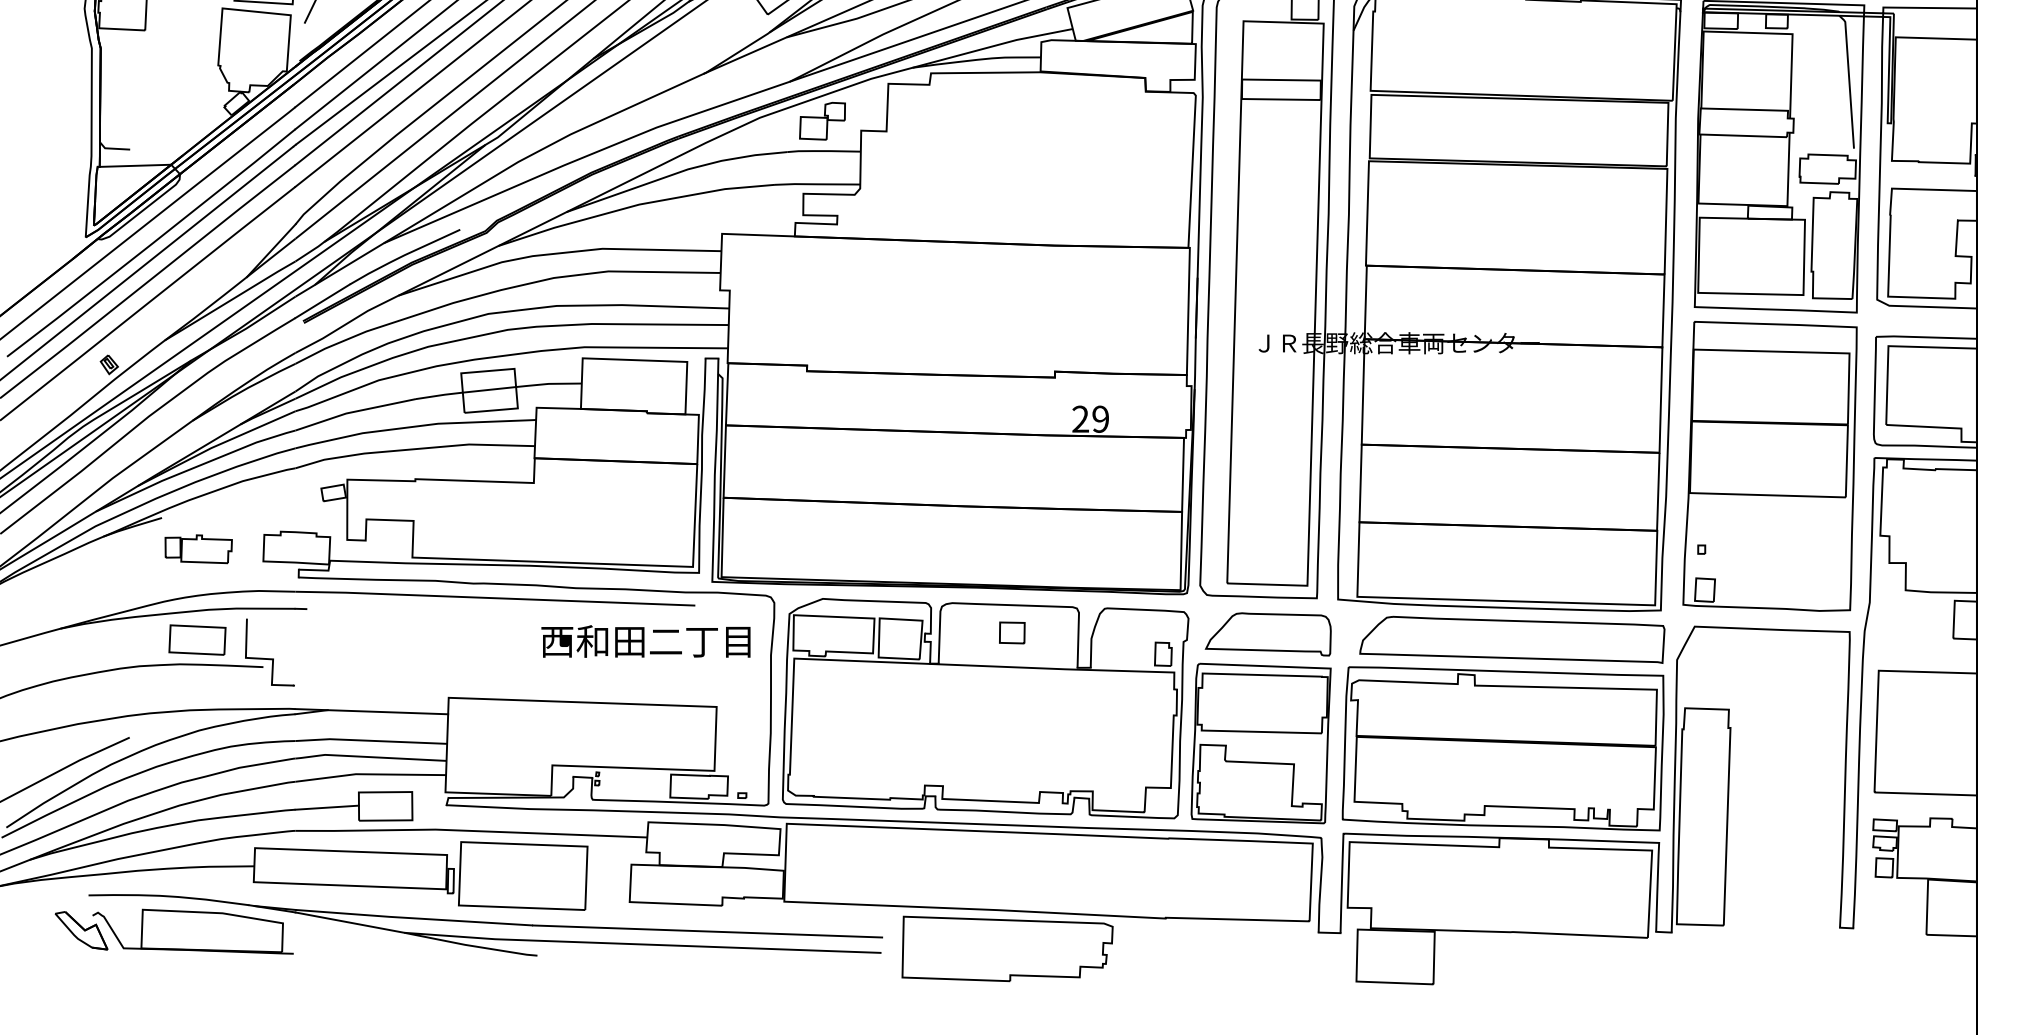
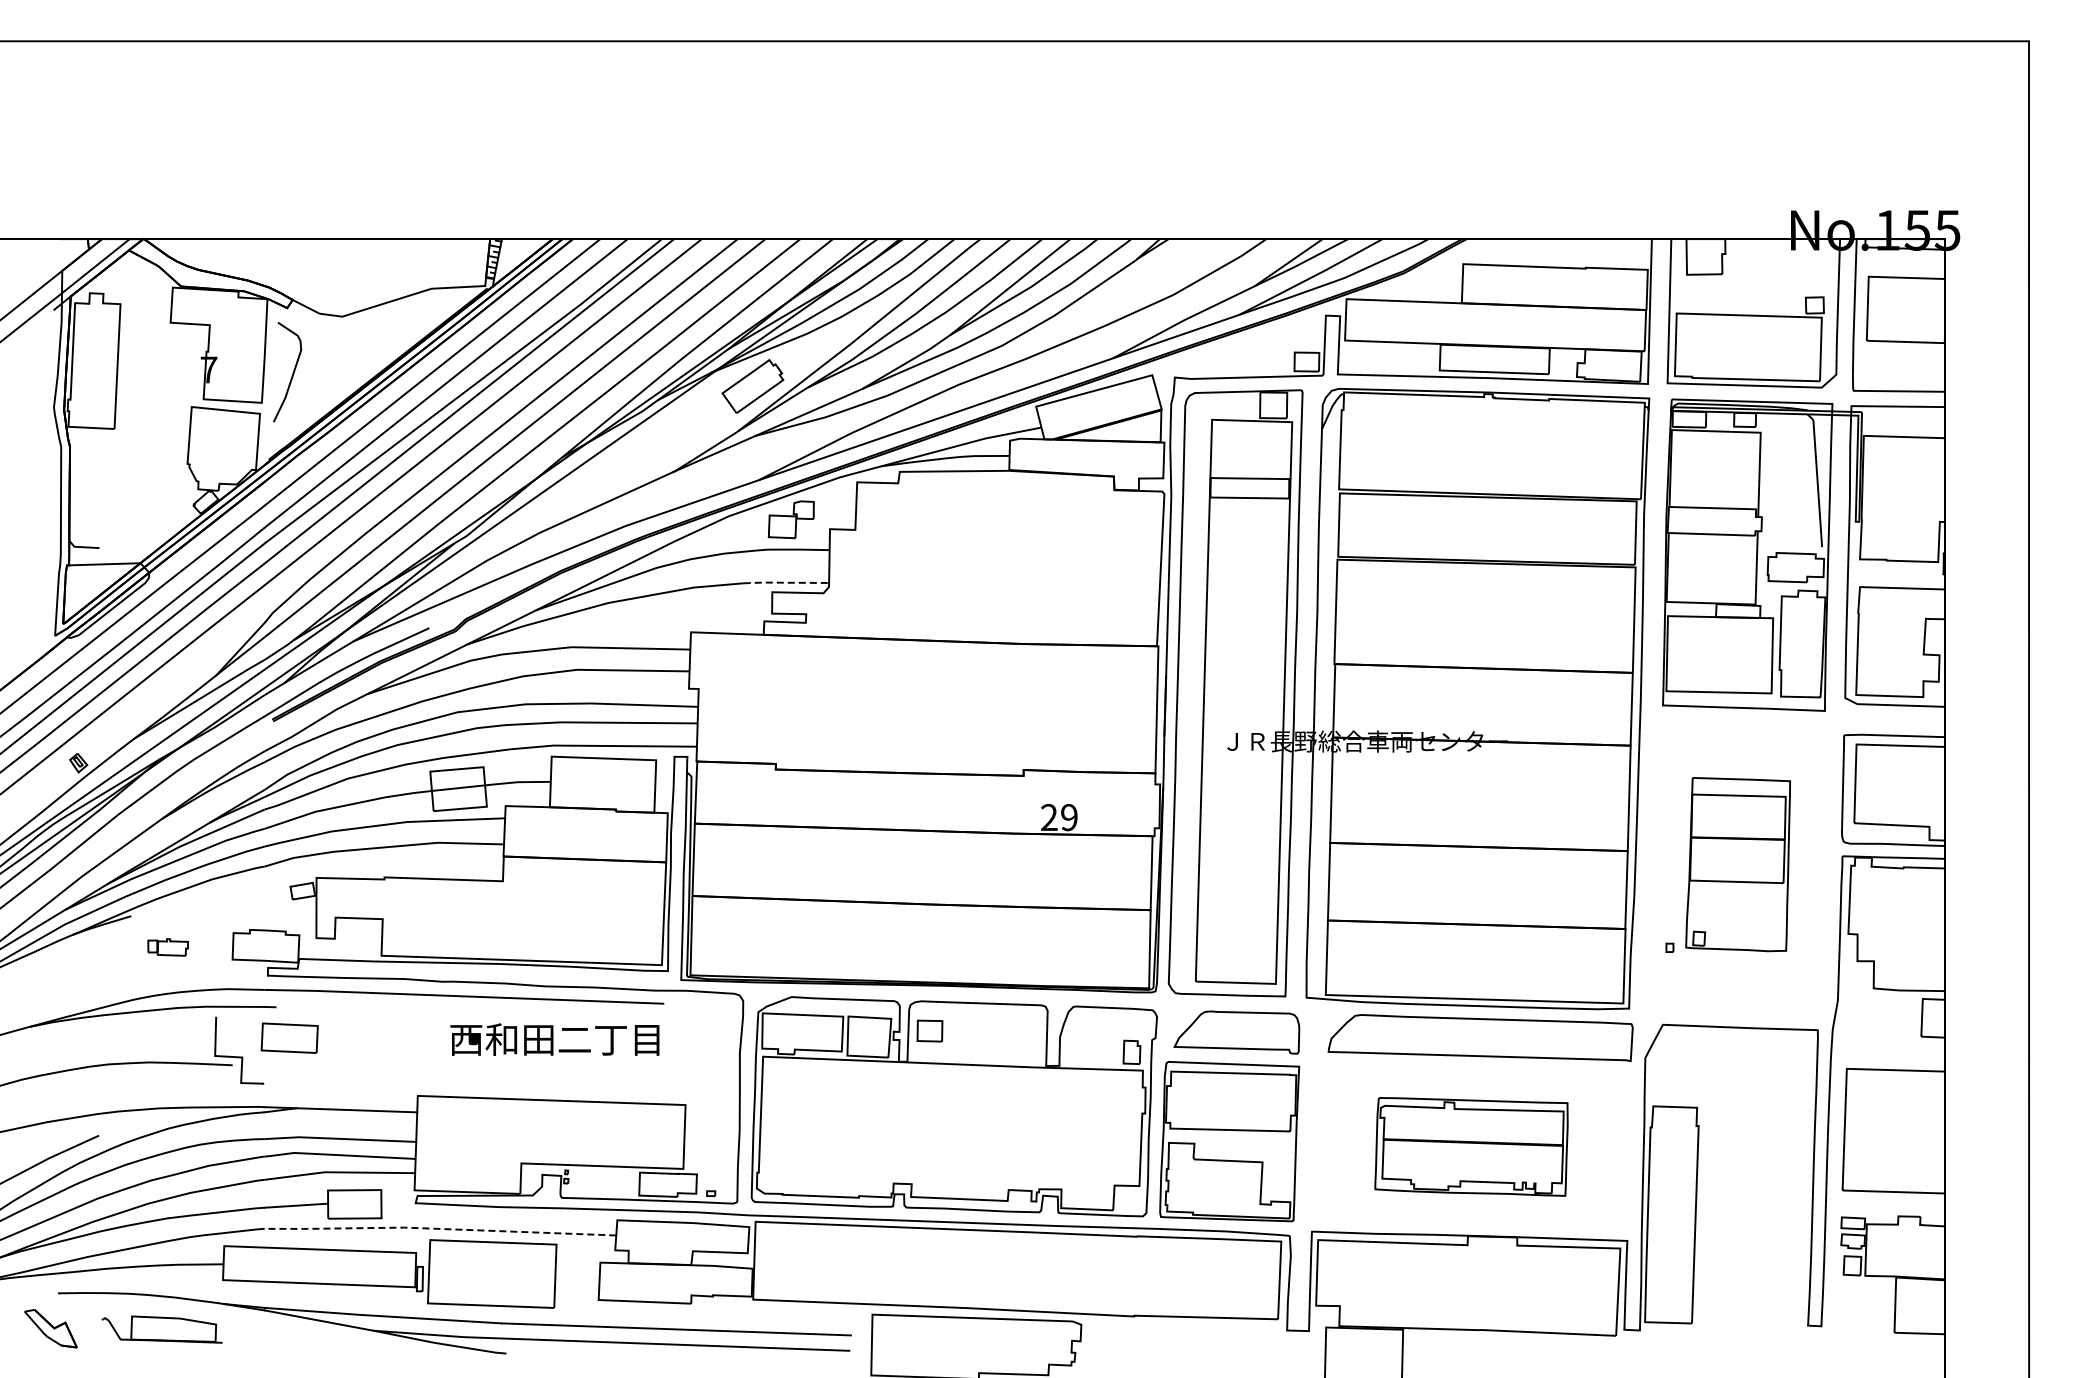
line: (817, 184) -> (786, 582), solid -> dashed
part: (1769, 466) -> (1737, 864), size x0.6
part: (199, 549) -> (168, 947), size x0.6
part: (1011, 632) -> (929, 1030), moved
part: (197, 639) -> (289, 1037), moved
text: (645, 641) -> (554, 1039), moved
part: (1503, 748) -> (1471, 1146), size x0.6
line: (469, 830) -> (438, 1228), solid -> dashed
part: (192, 931) -> (161, 1329), size x0.6

